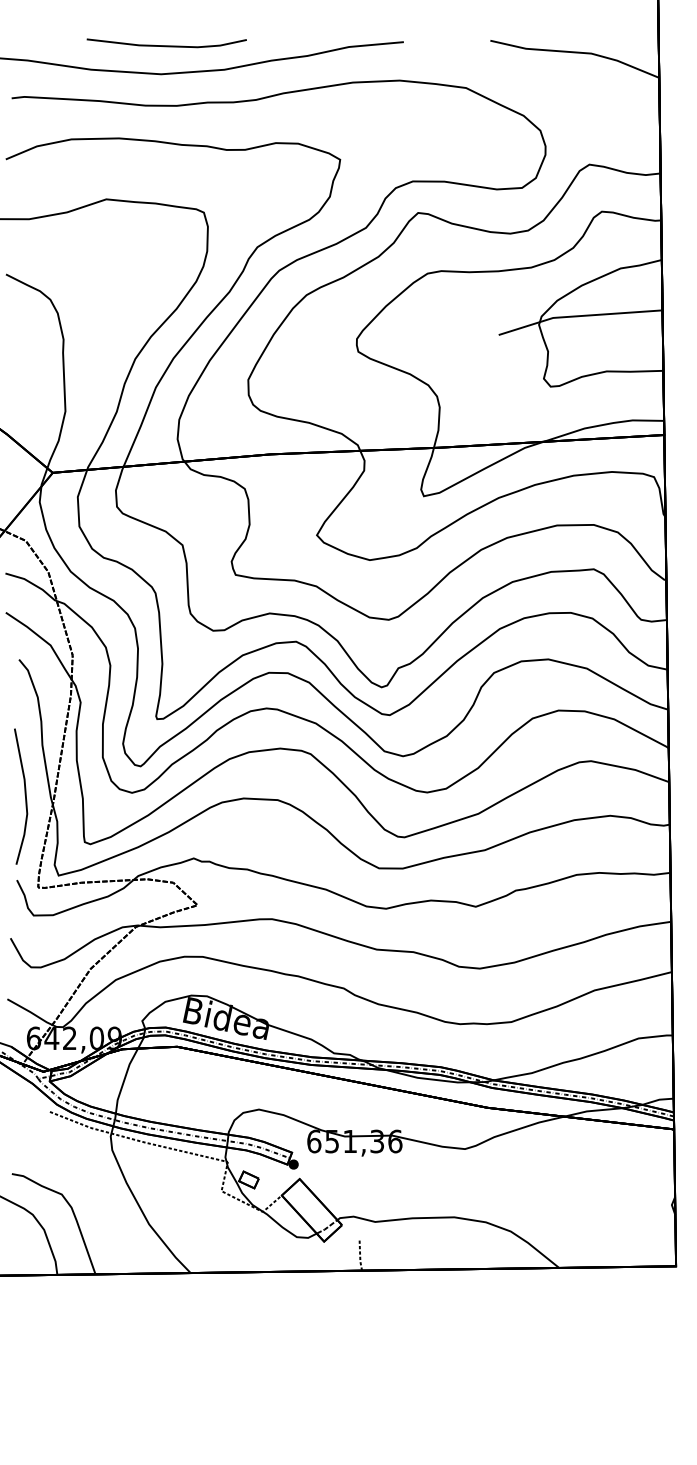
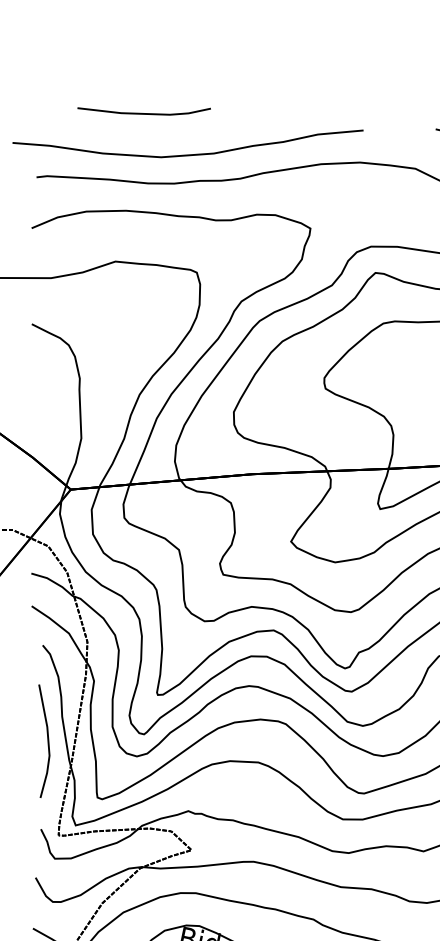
line: (166, 45) -> (143, 113), moved
line: (24, 795) -> (47, 740), moved

